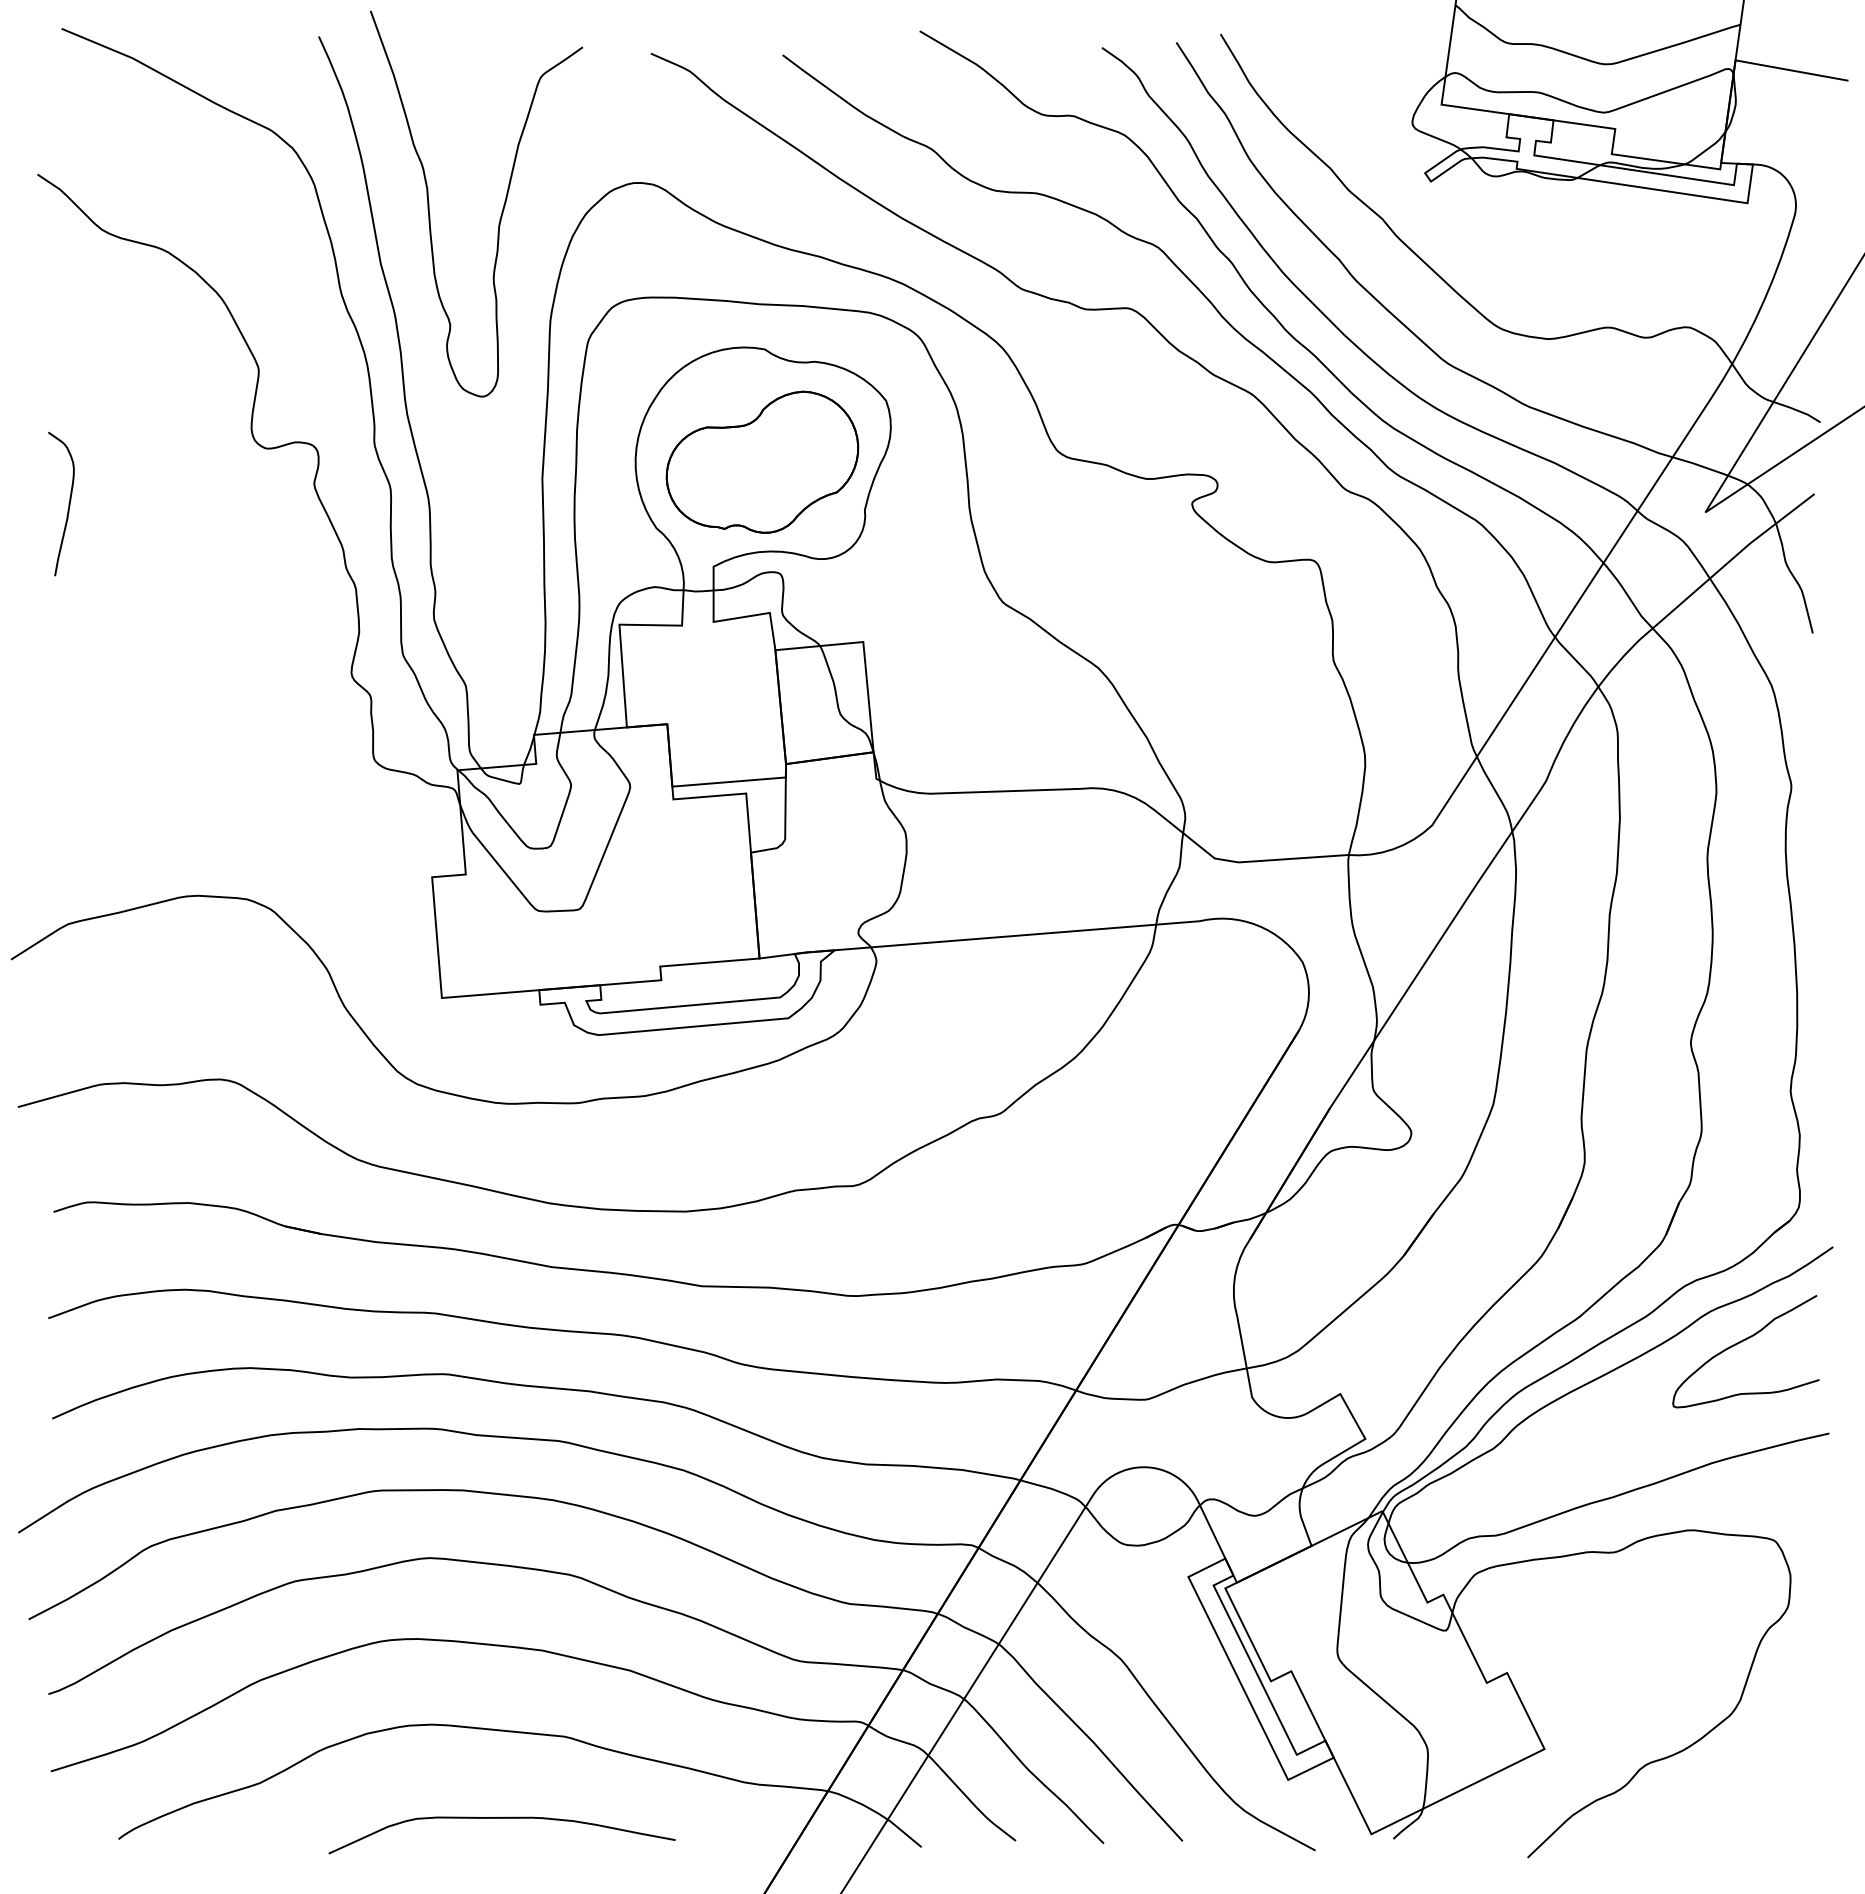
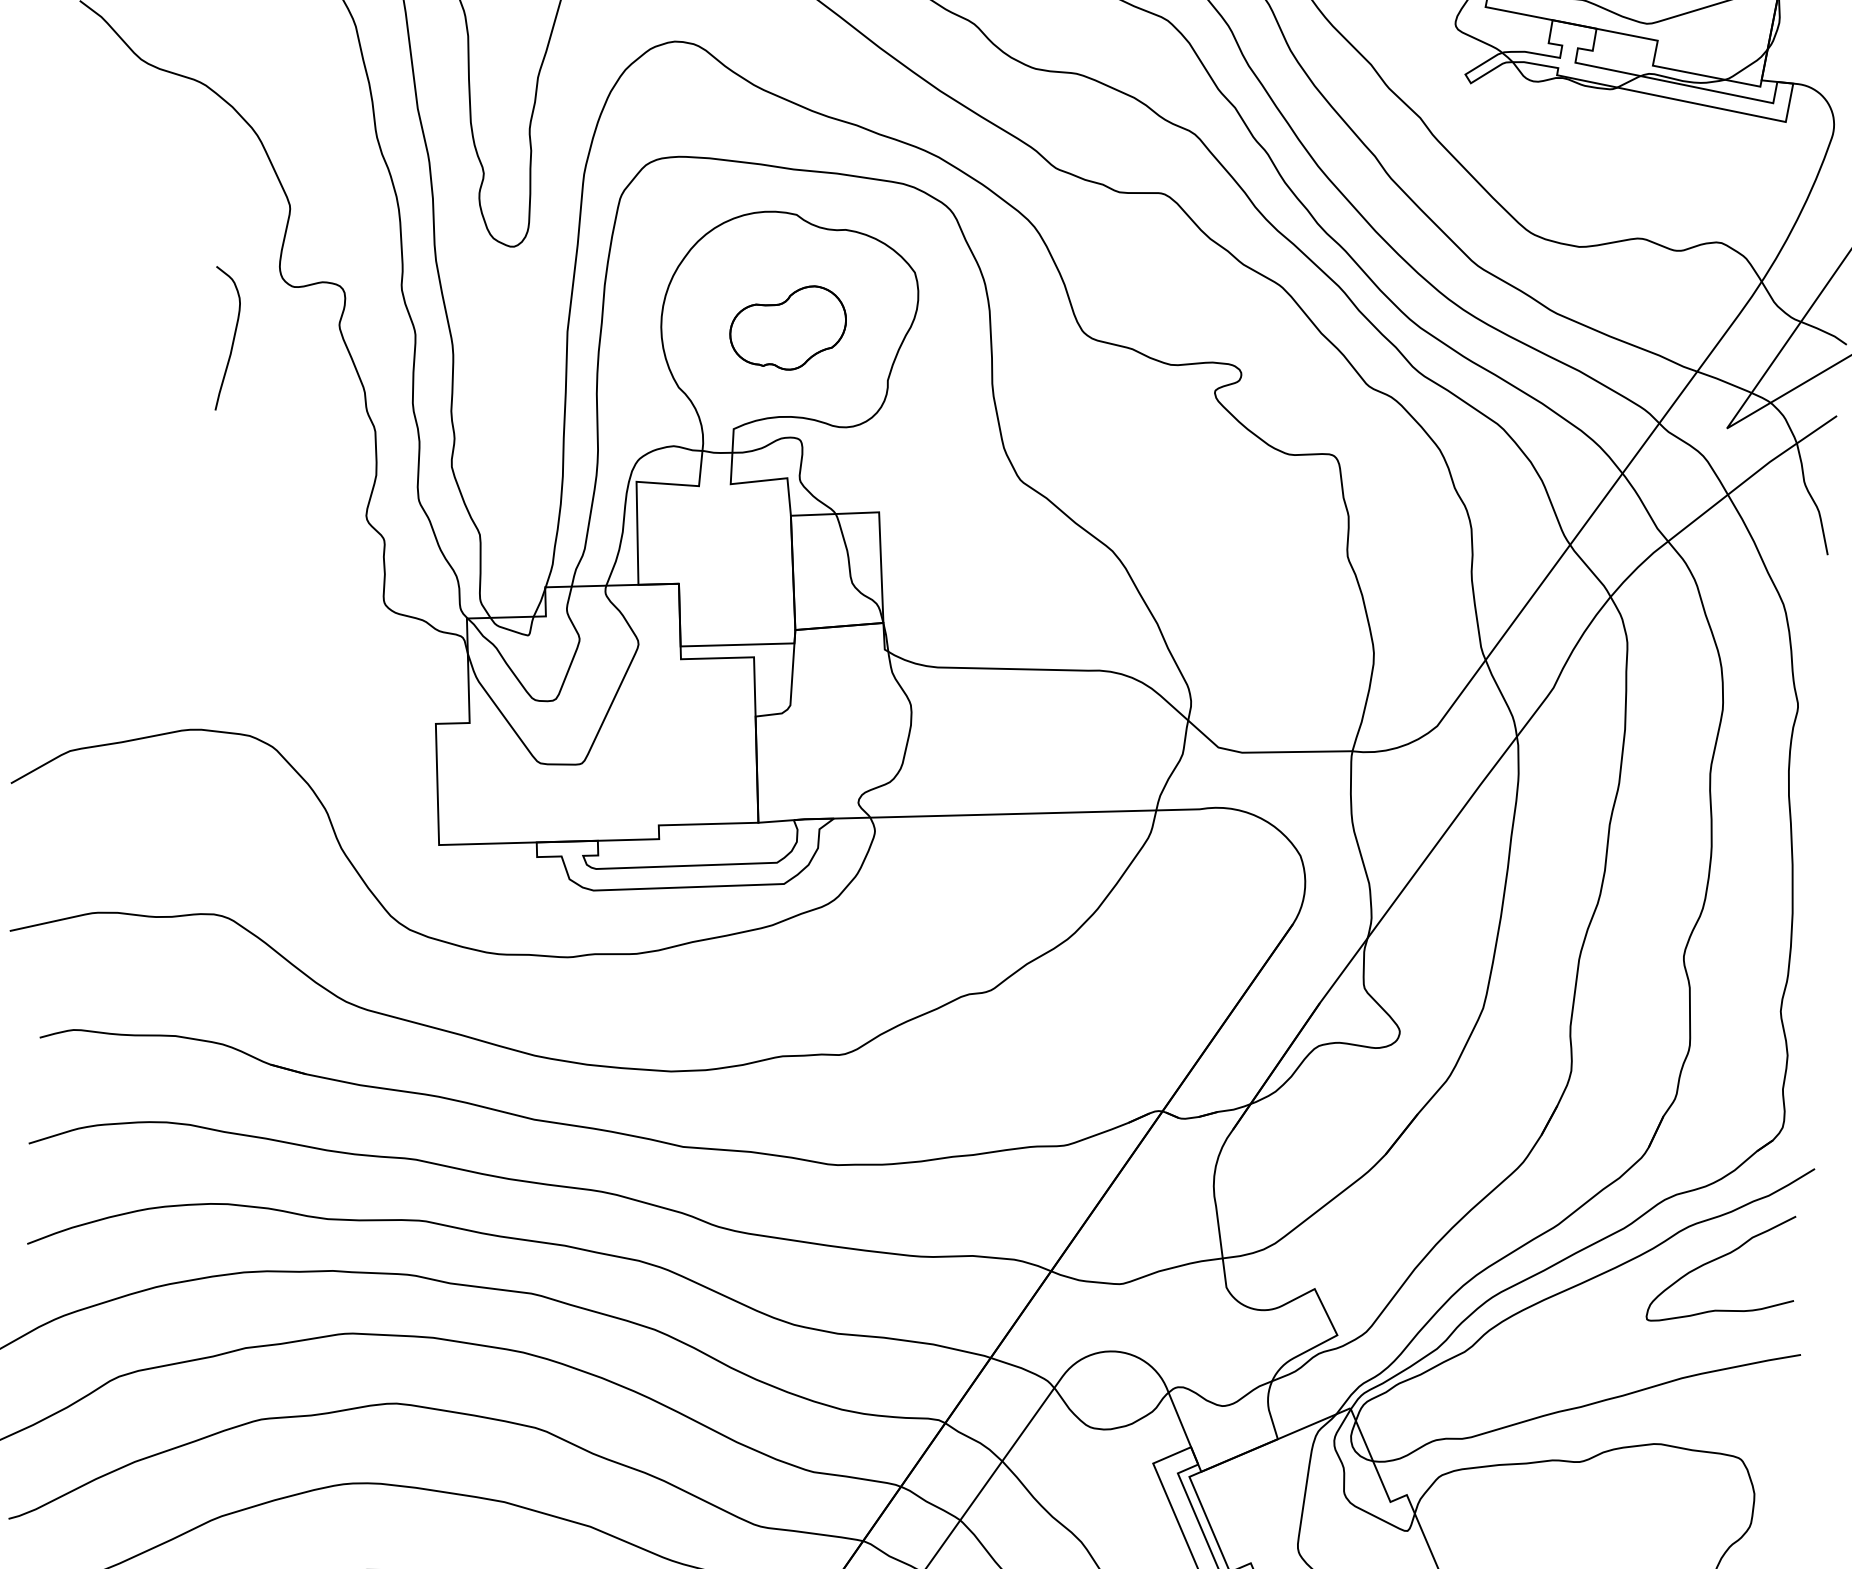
part: (762, 461) -> (788, 326), size x0.6
curve: (68, 504) -> (232, 339), moved

